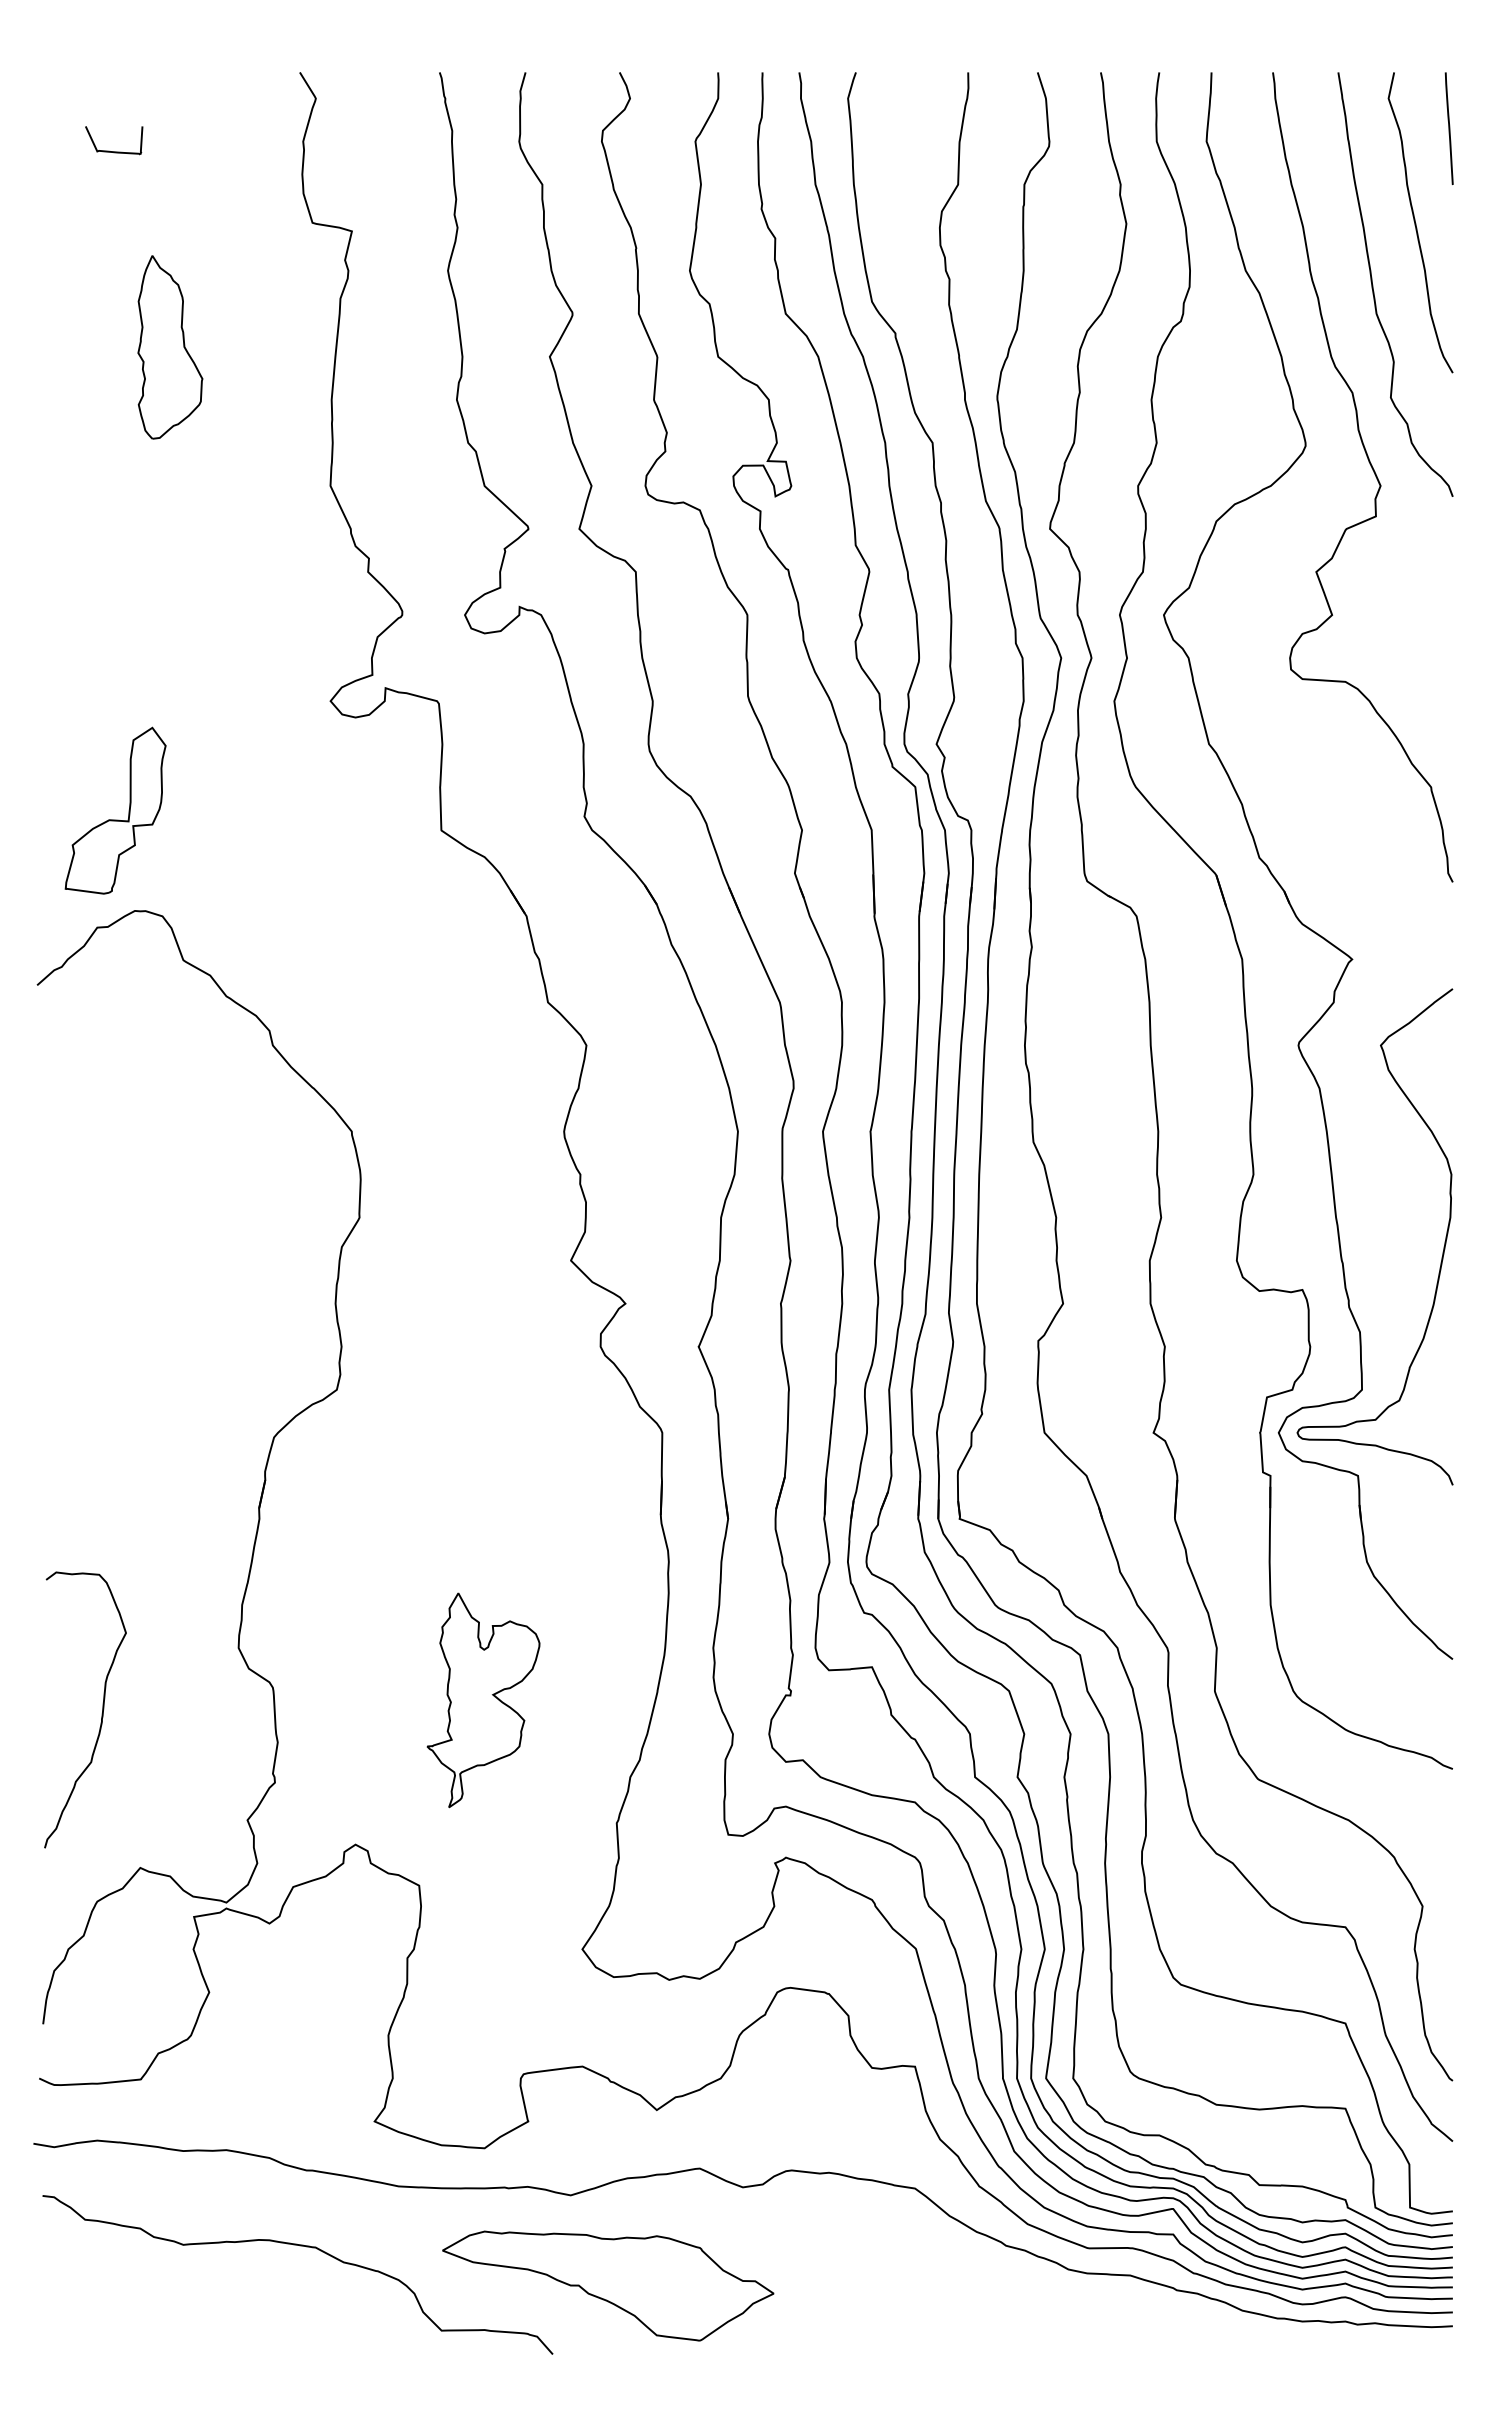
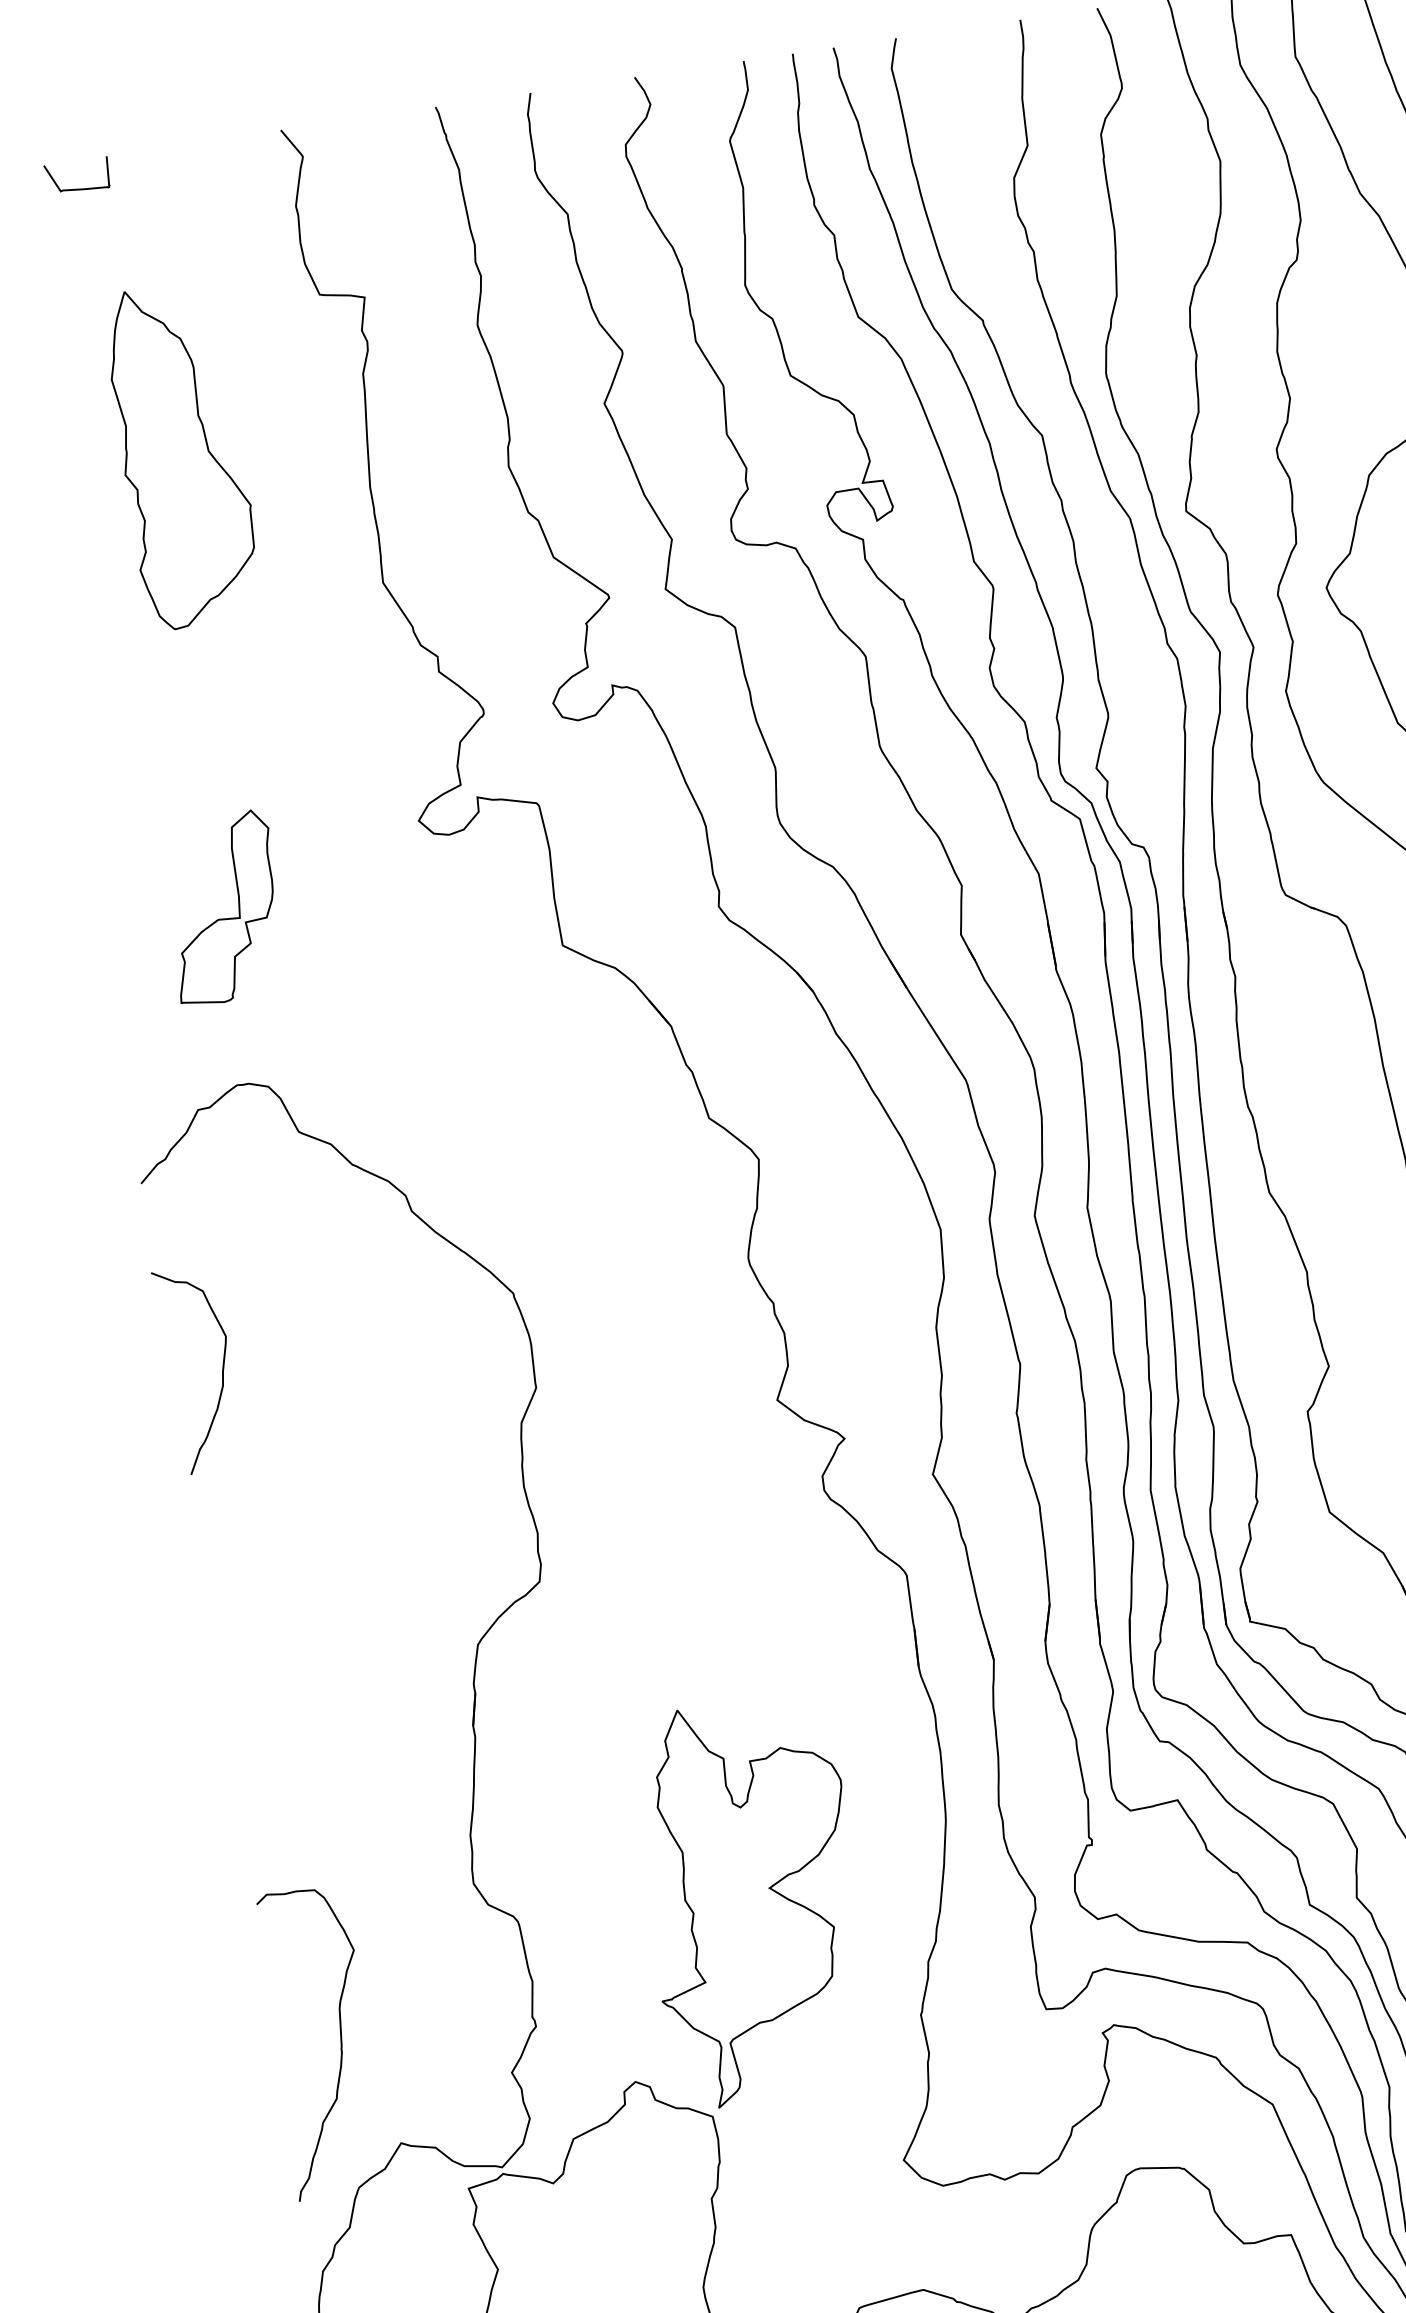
part: (114, 151) -> (79, 188), moved
part: (170, 347) -> (183, 456), size x1.67
part: (115, 819) -> (225, 918), moved
curve: (83, 1162) -> (221, 1372), added
part: (483, 1700) -> (753, 1901), size x1.67
curve: (101, 1713) -> (340, 2043), moved

